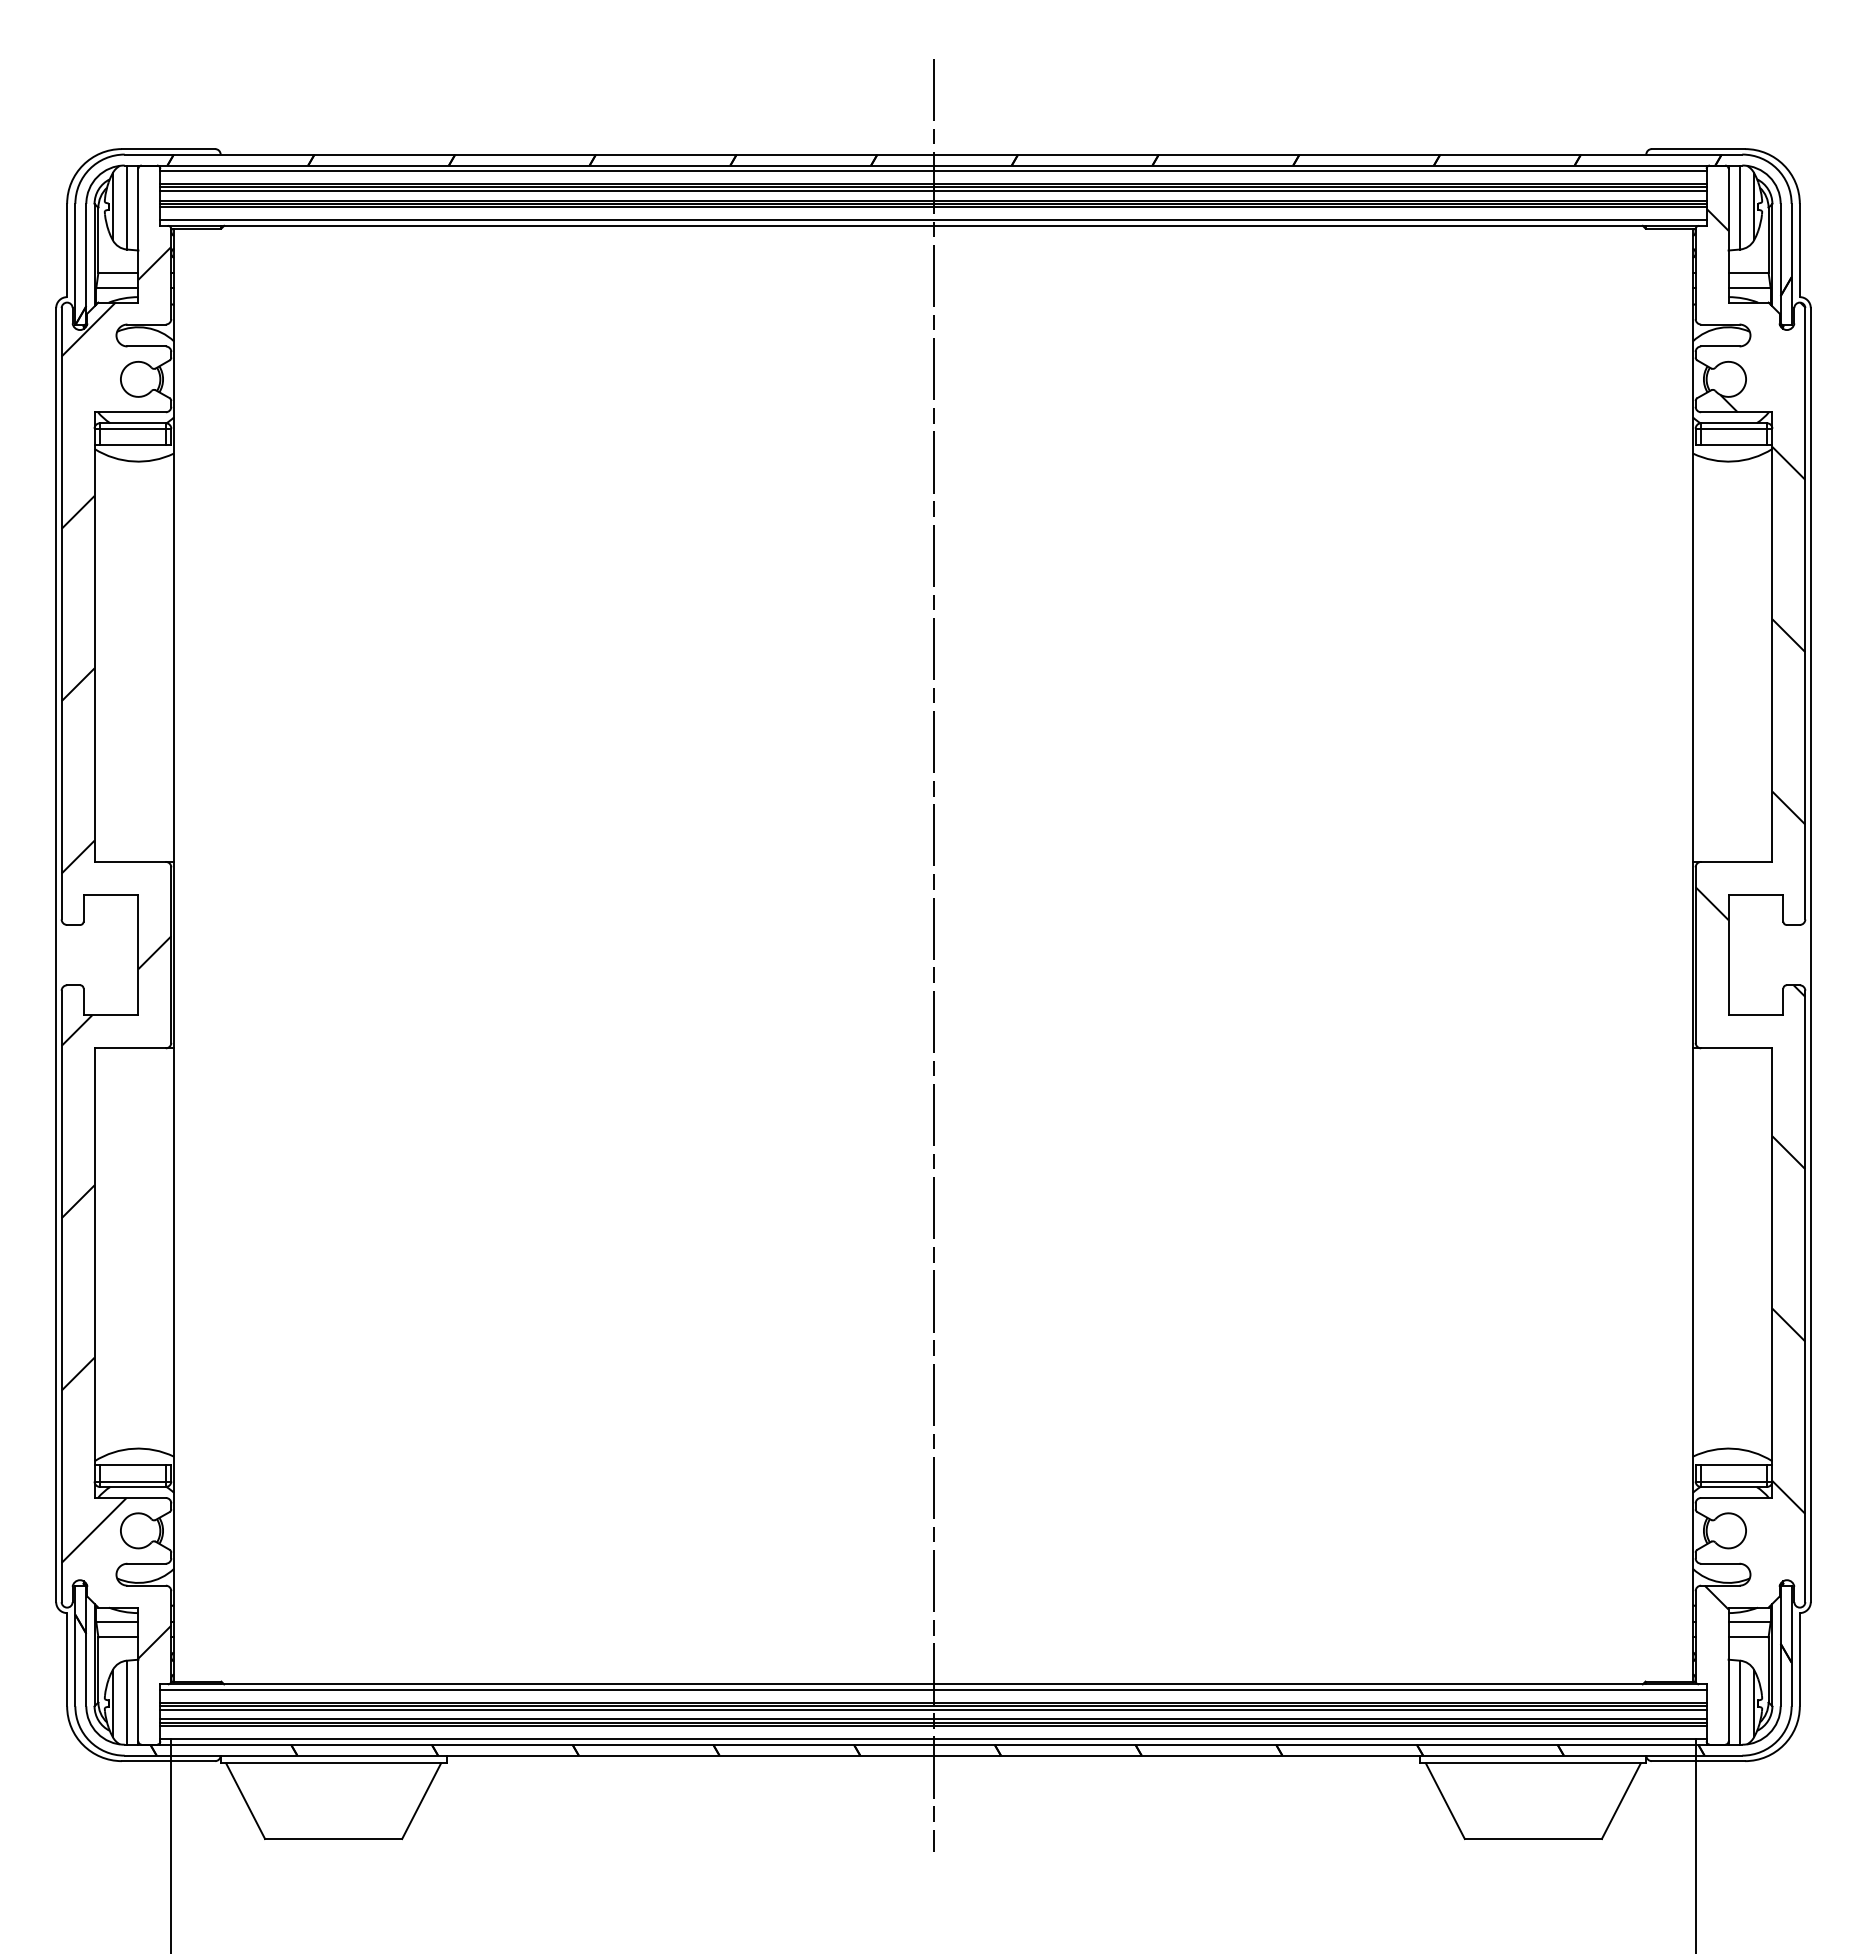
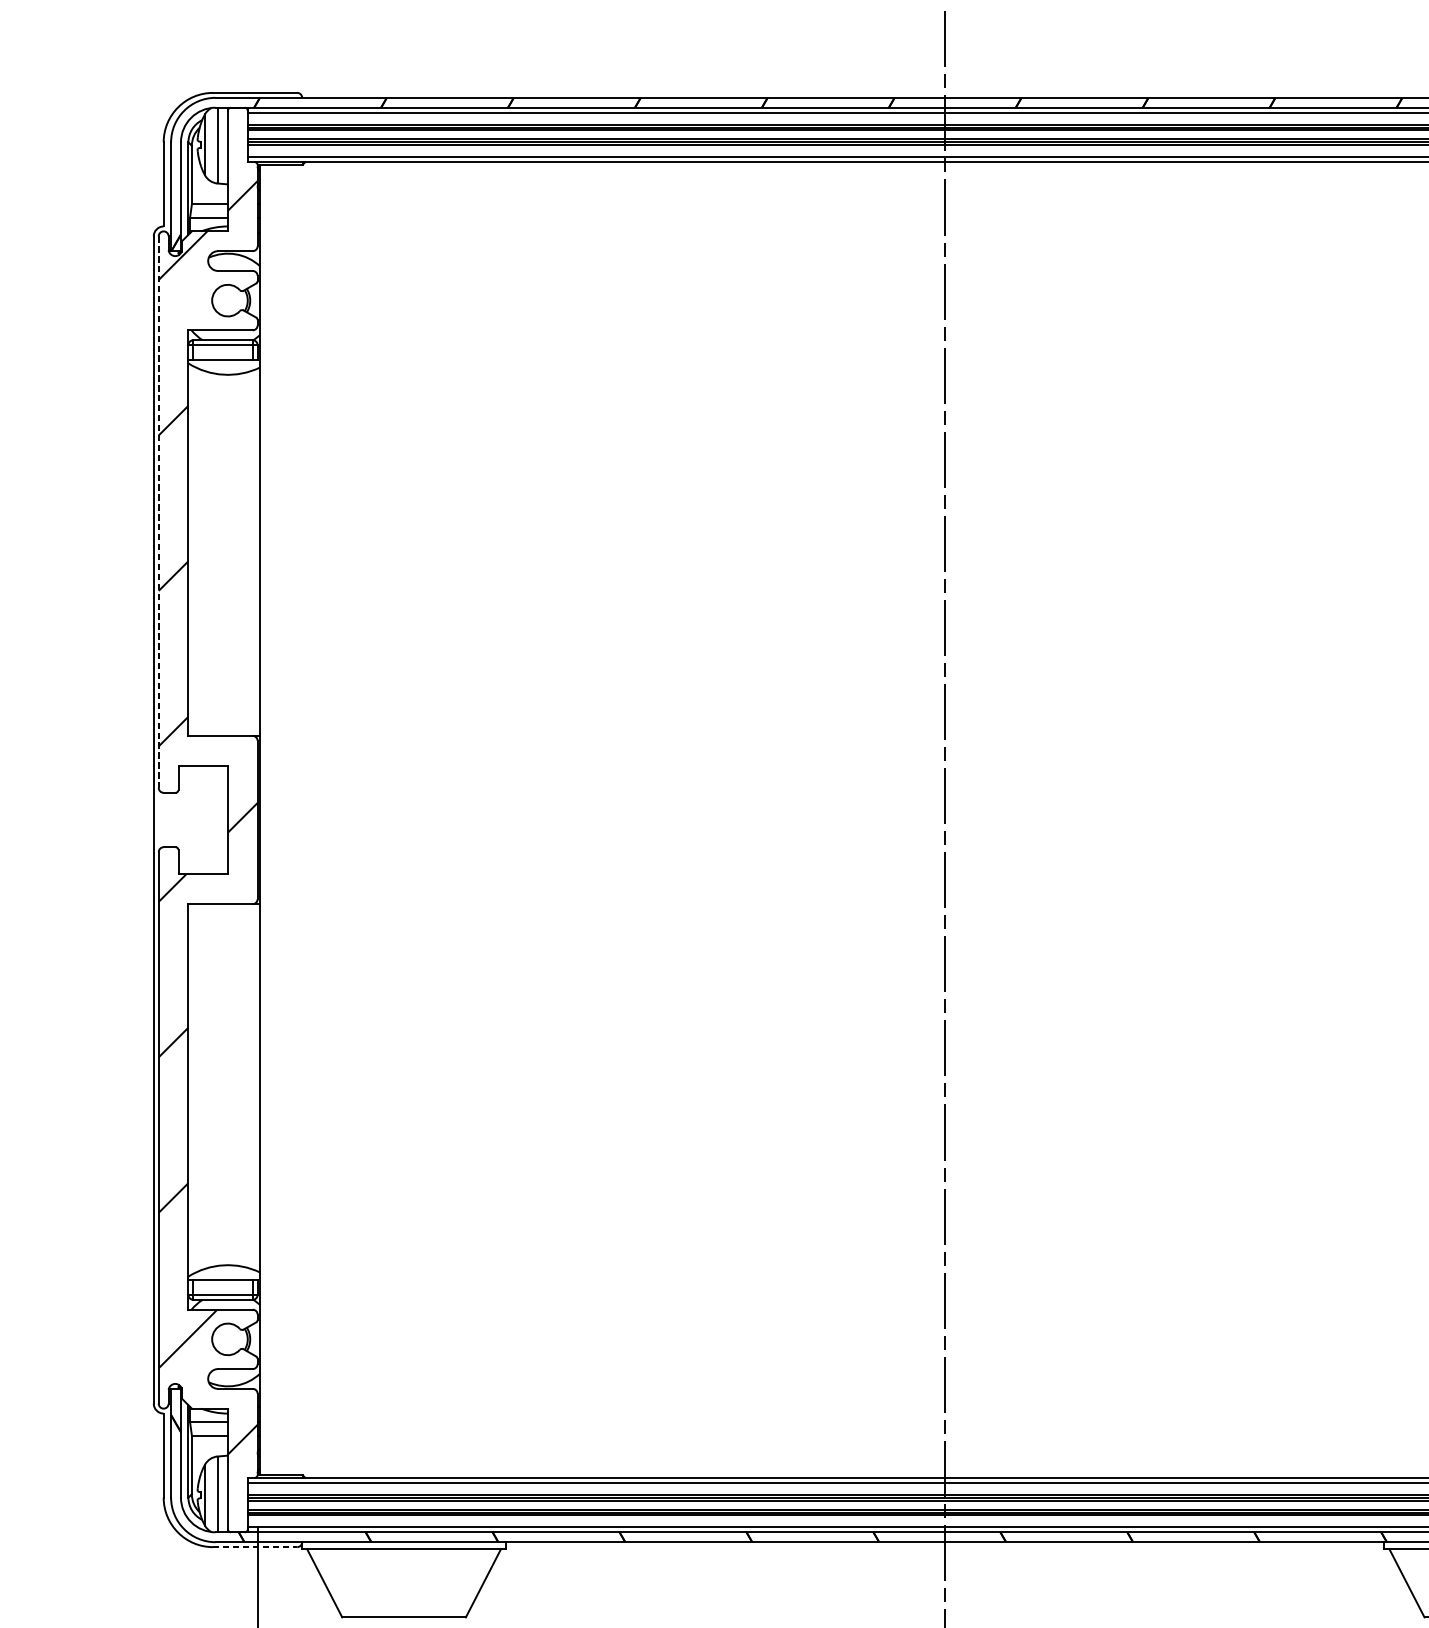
line: (61, 613) -> (158, 511), solid -> dashed
line: (168, 1761) -> (255, 1547), solid -> dashed

